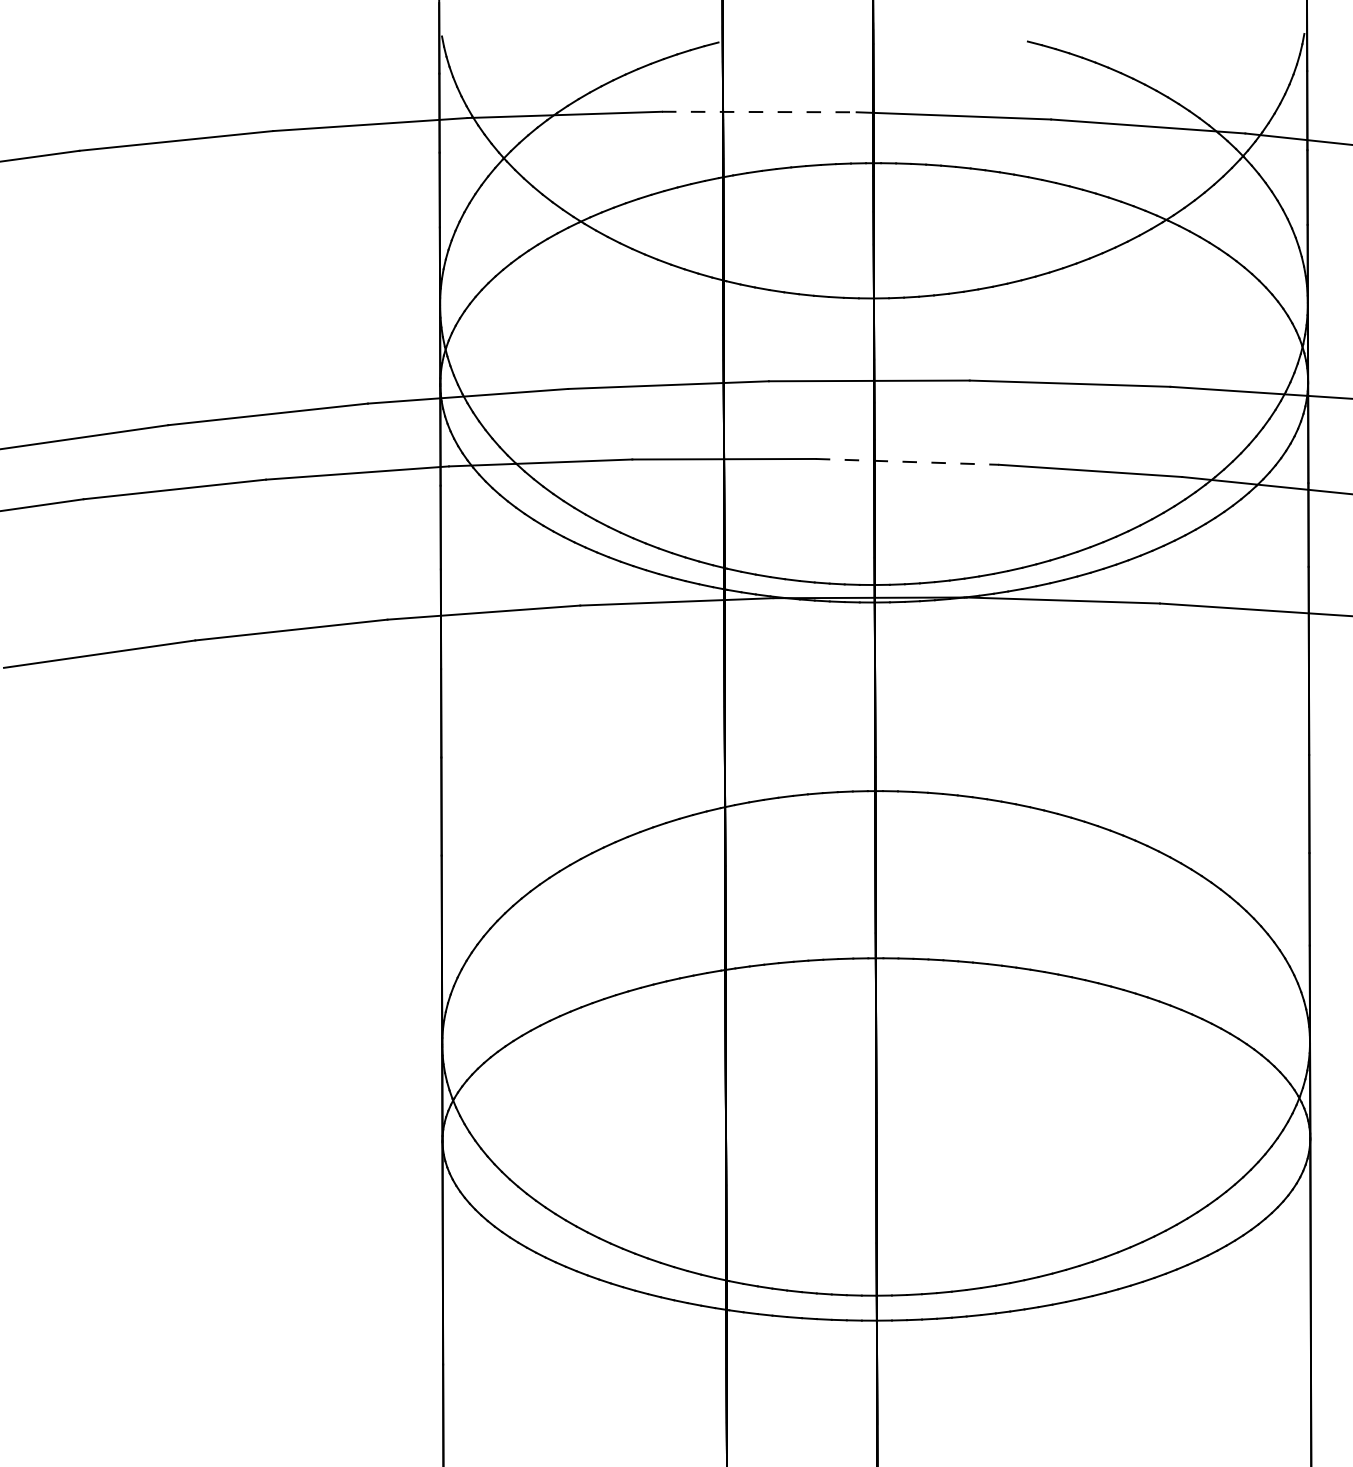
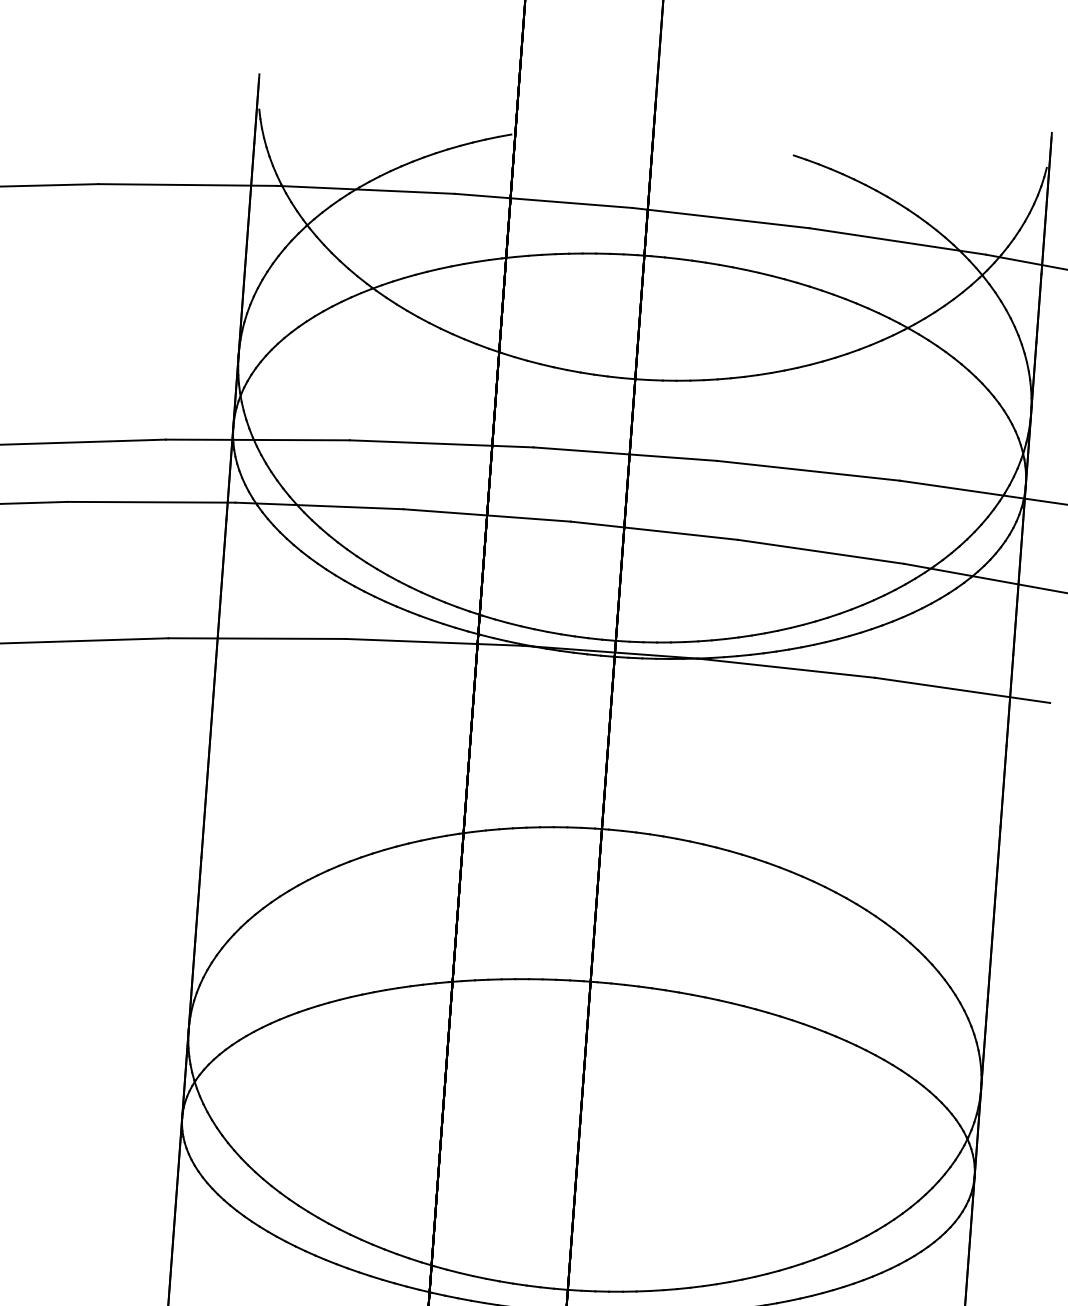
line: (759, 112) -> (543, 201), dashed -> solid
line: (907, 461) -> (654, 530), dashed -> solid

